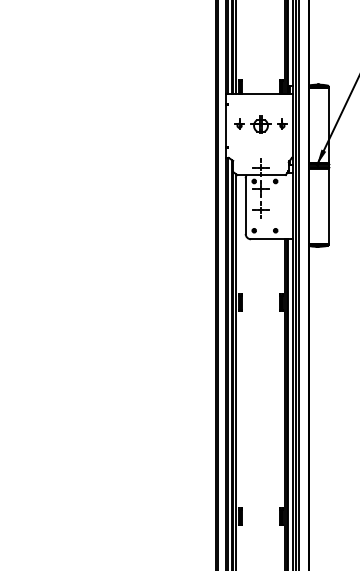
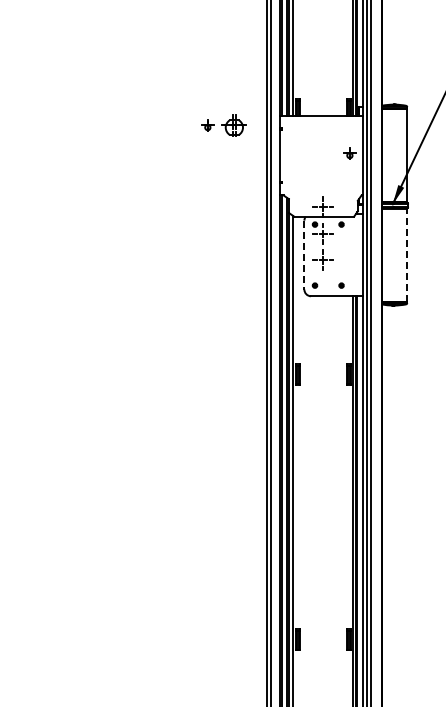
part: (252, 124) -> (223, 125), moved
line: (328, 205) -> (407, 254), solid -> dashed
line: (245, 206) -> (304, 255), solid -> dashed

